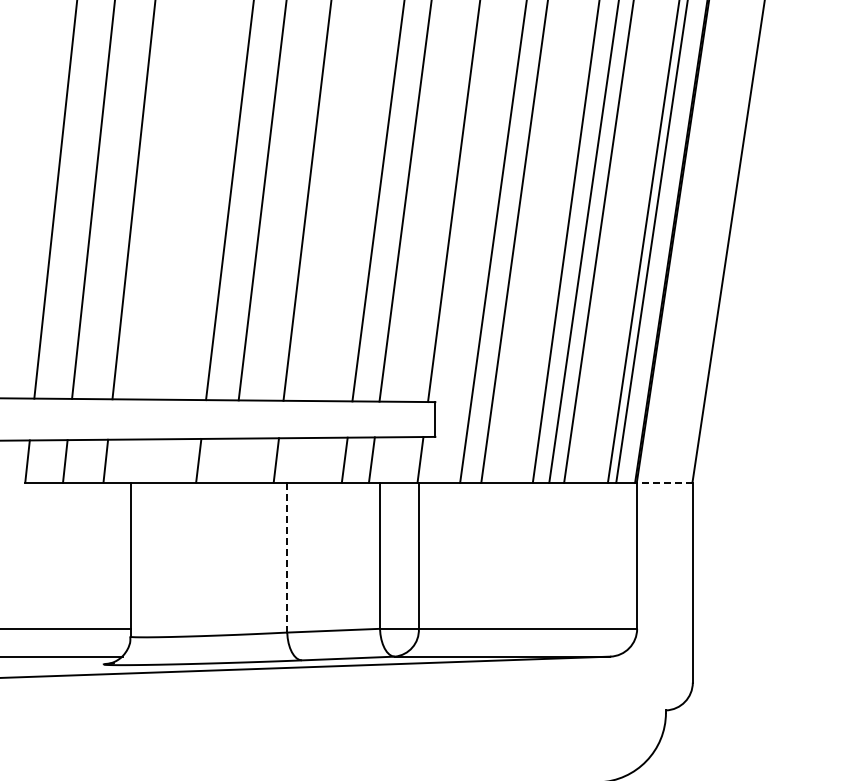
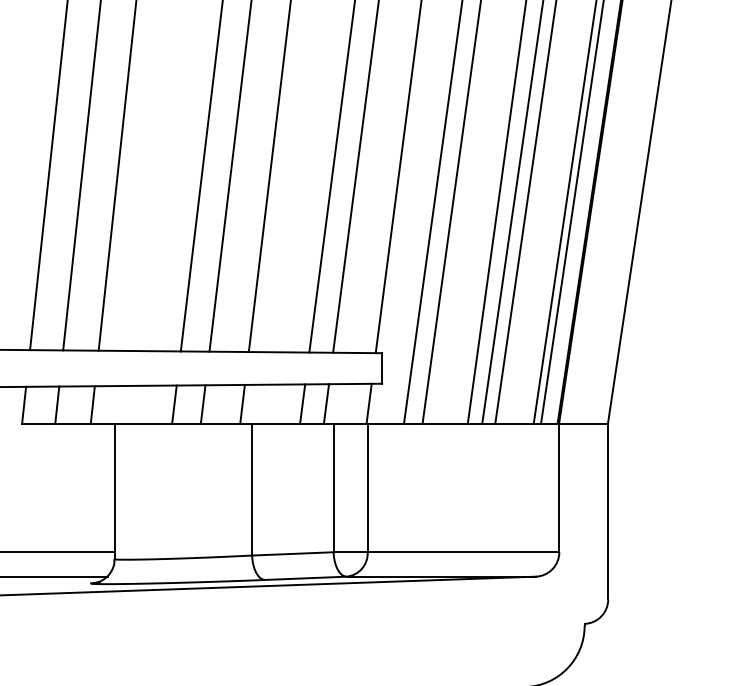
line: (231, 460) -> (203, 404), added
line: (664, 482) -> (583, 423), dashed -> solid
line: (287, 557) -> (252, 489), dashed -> solid

